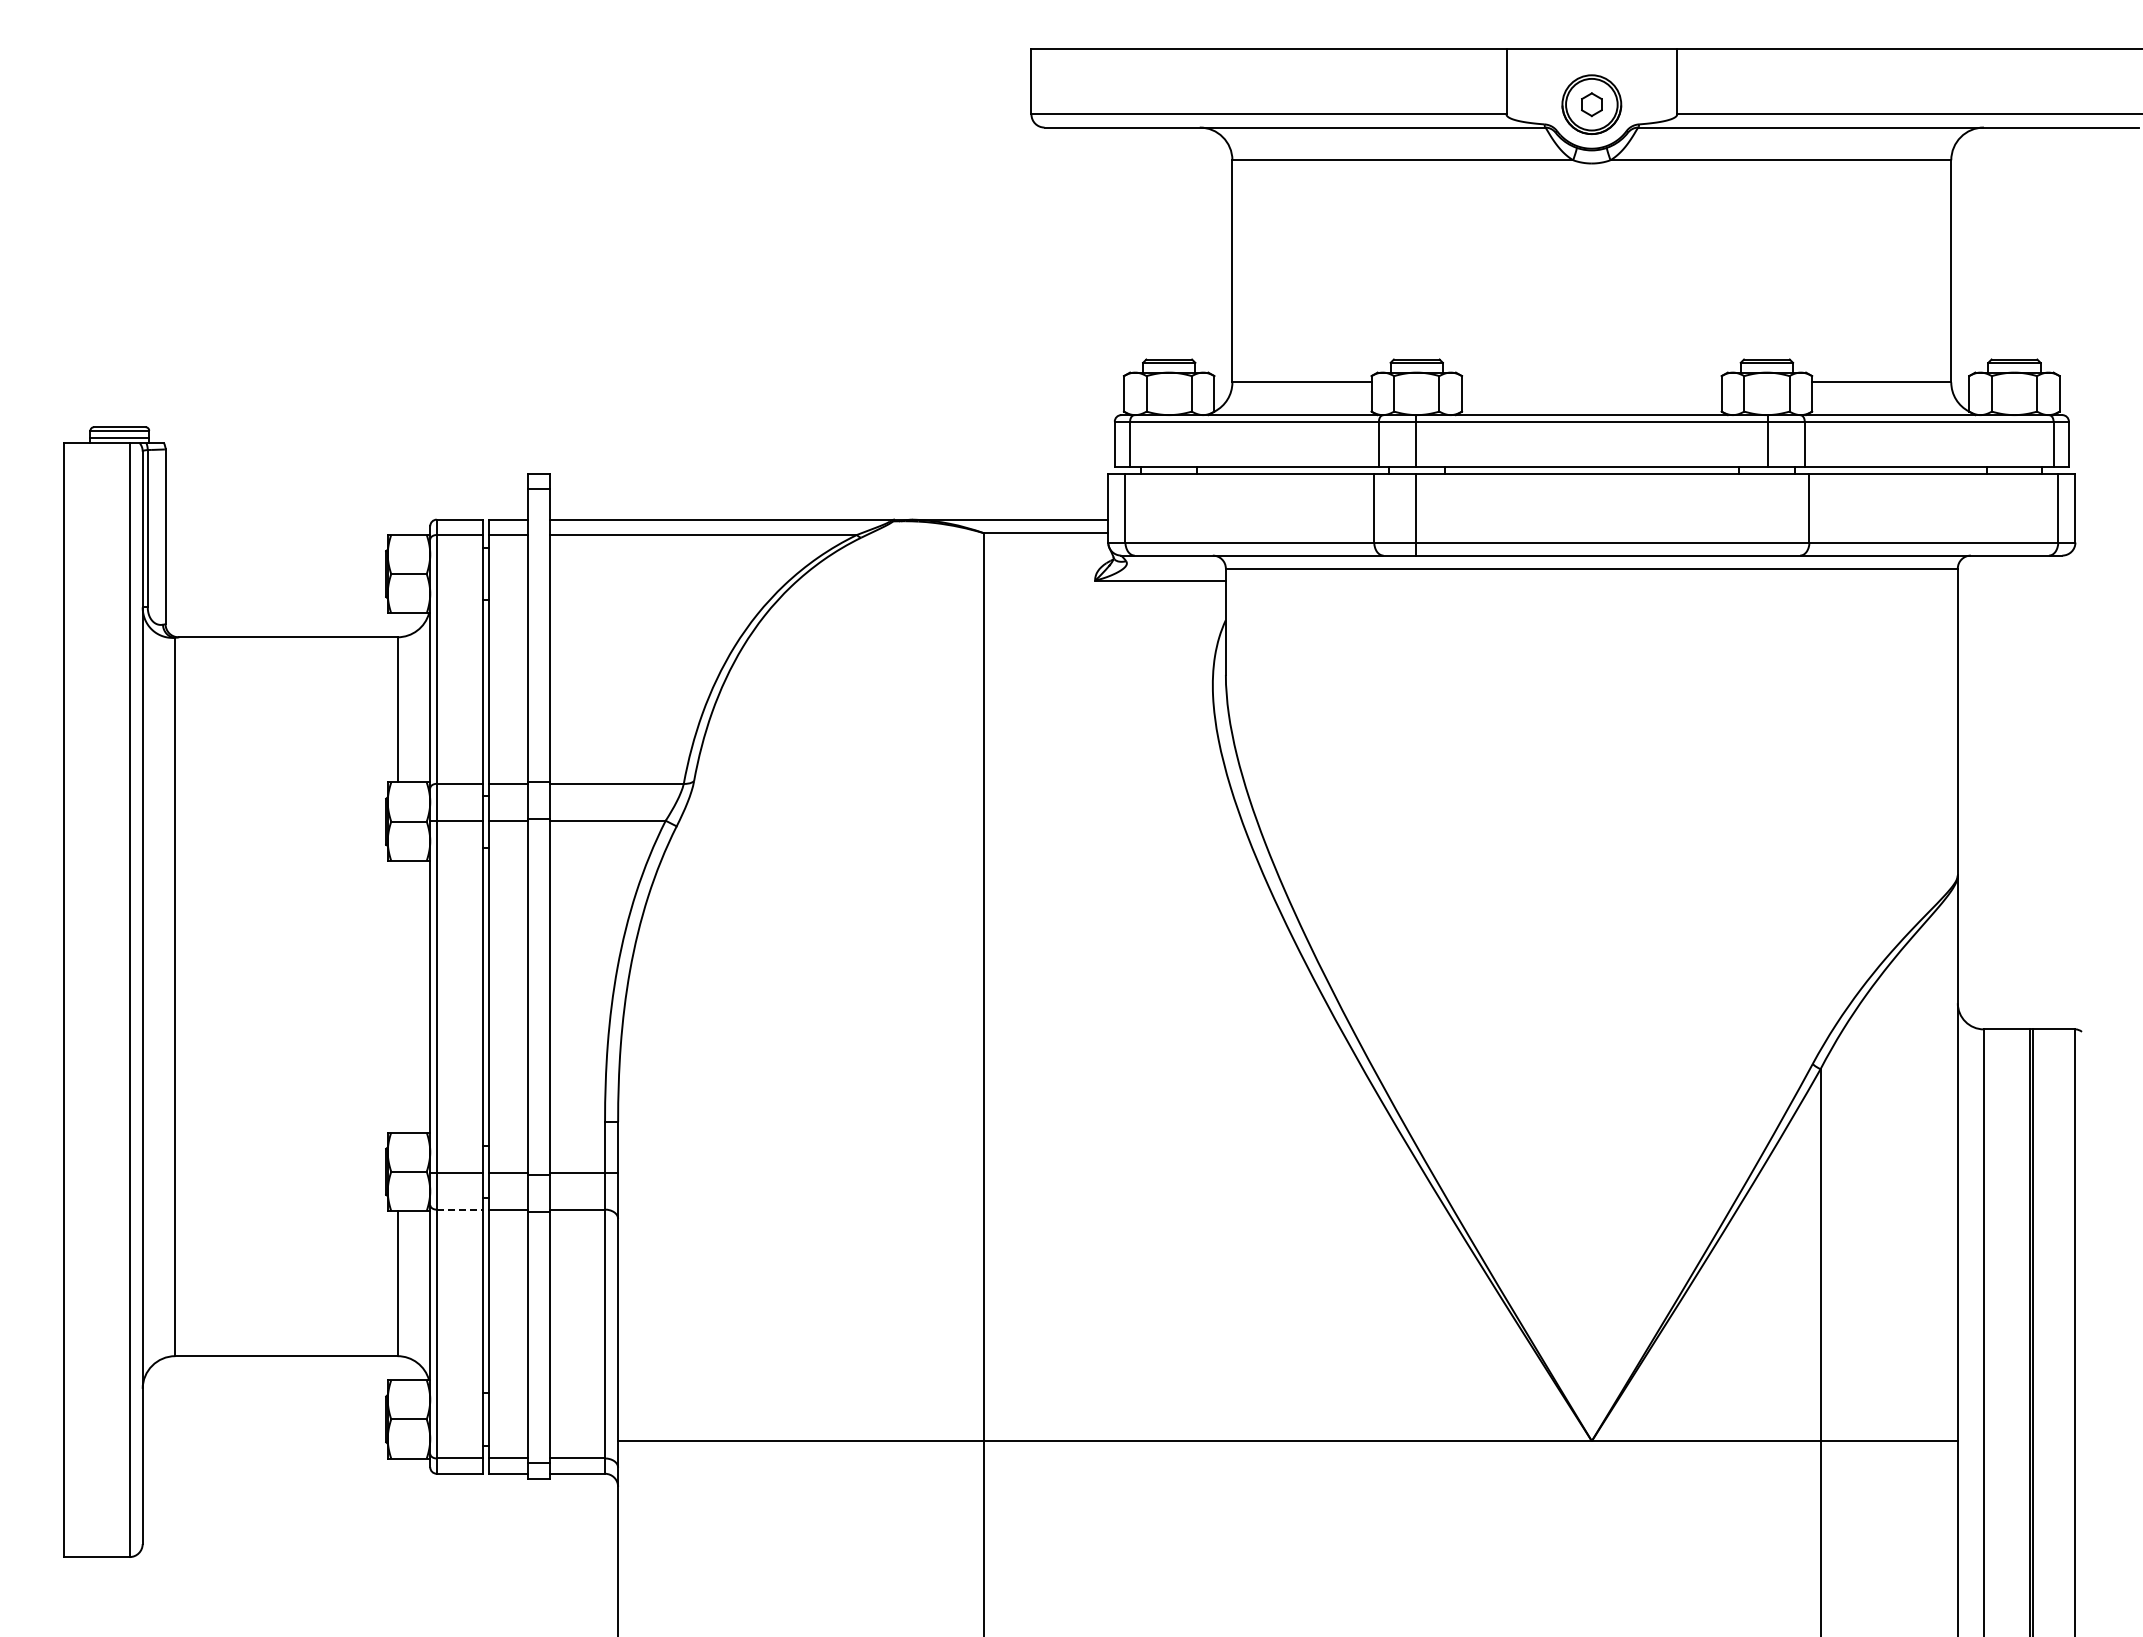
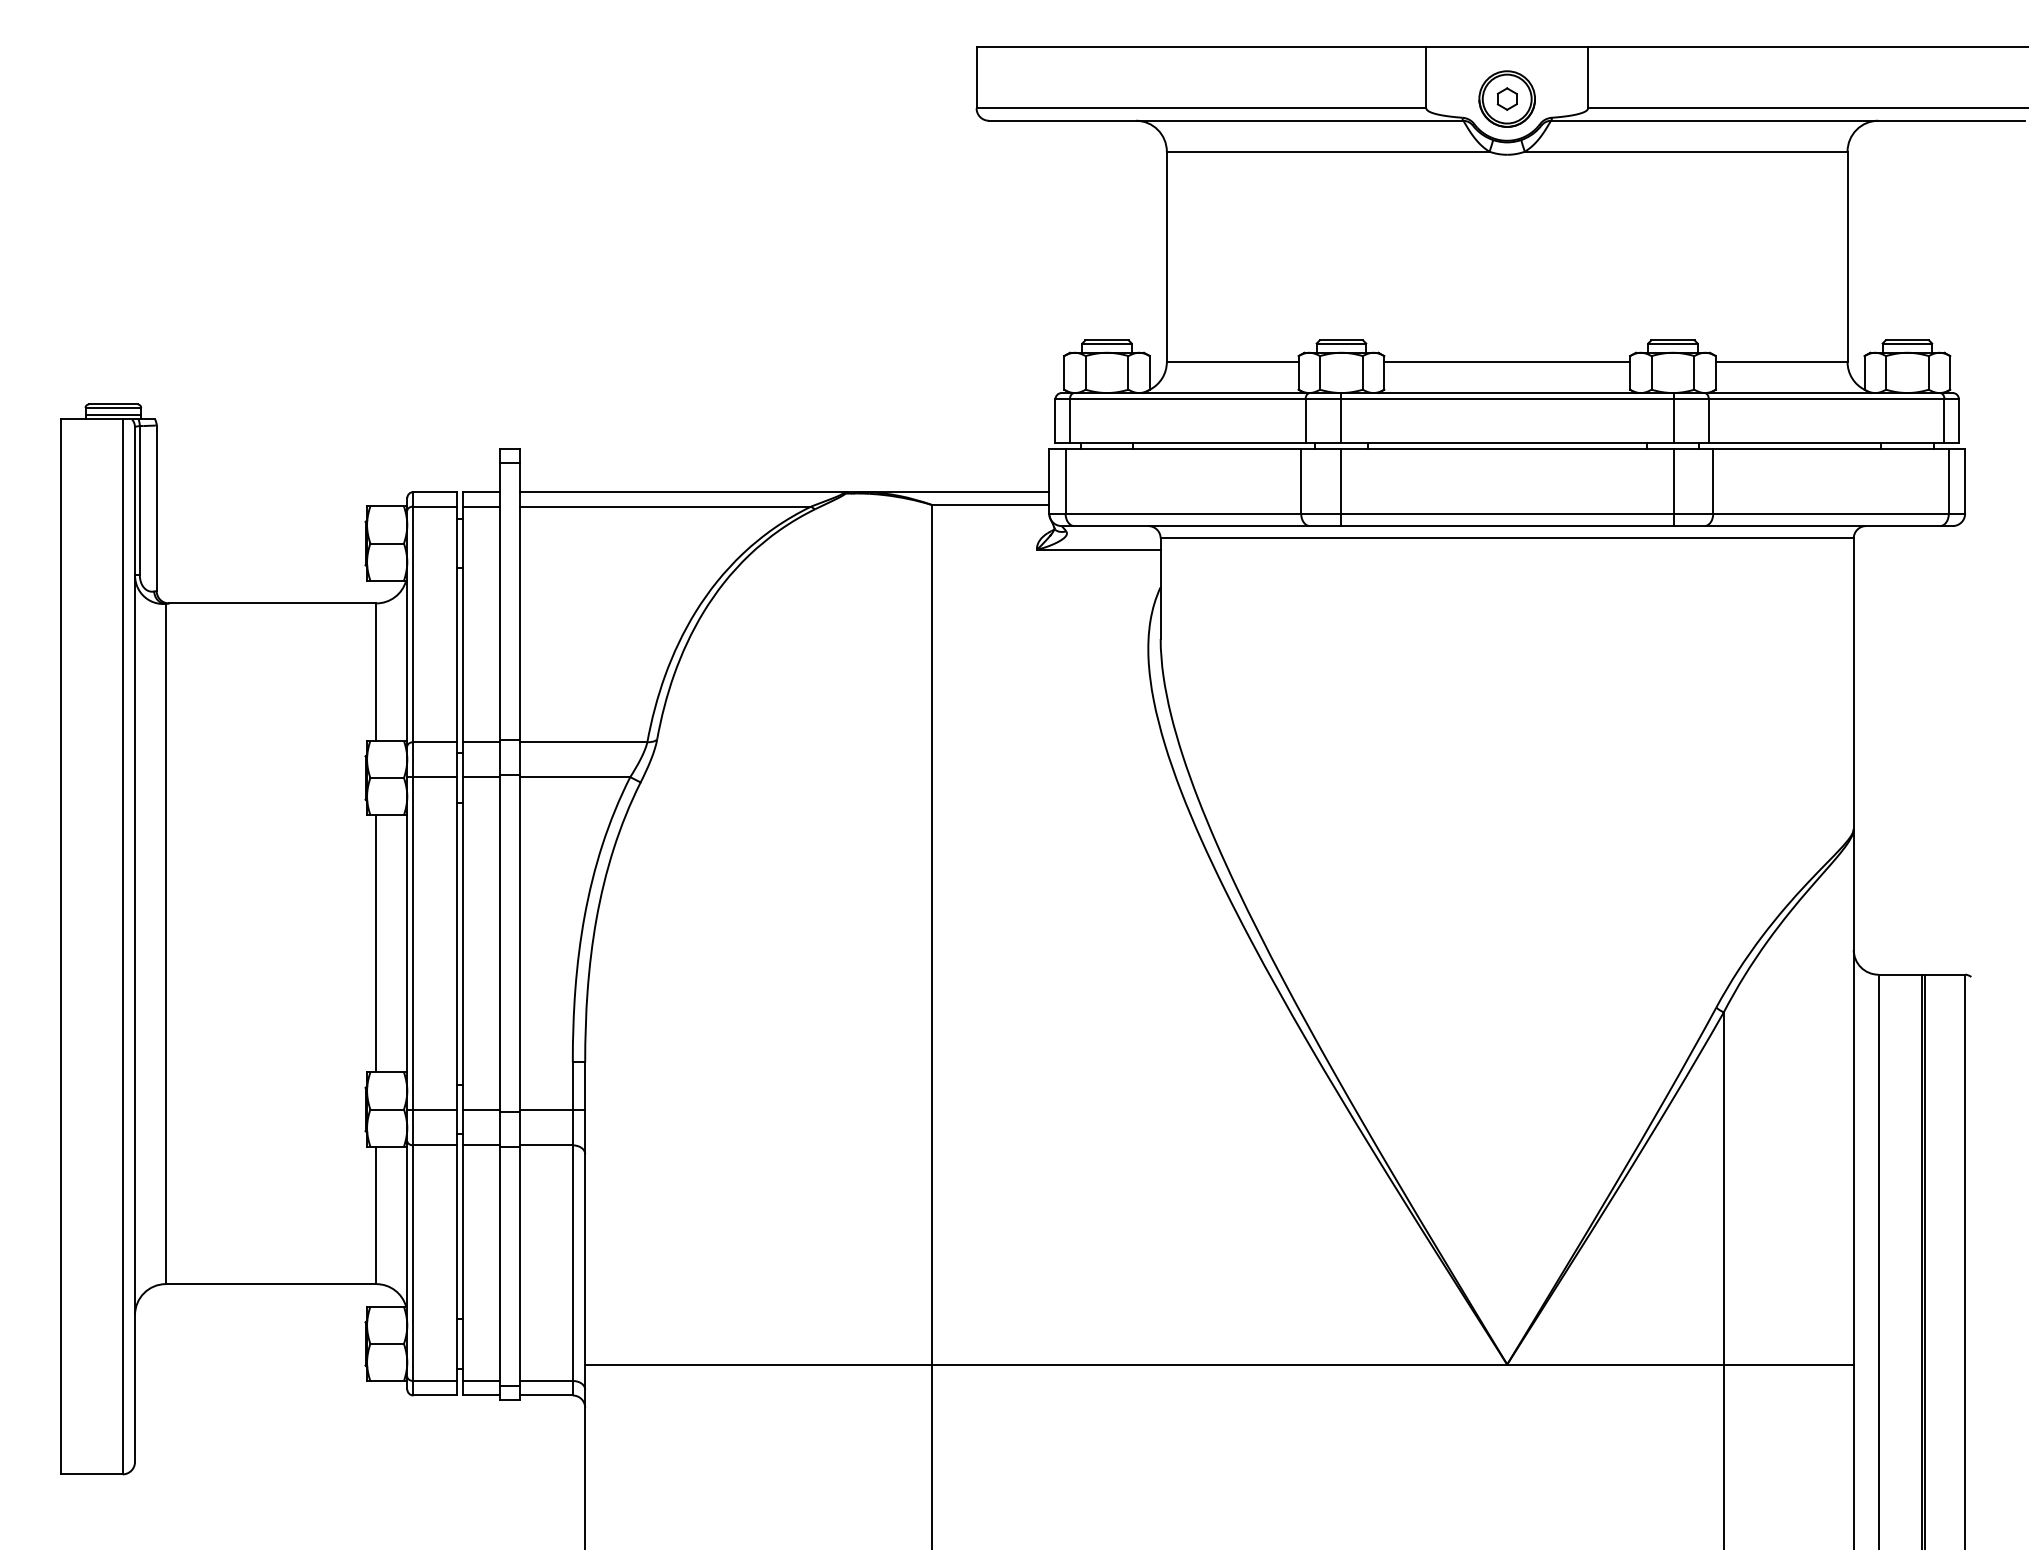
line: (1591, 382) -> (1506, 362), added
line: (1767, 514) -> (1673, 487), added
line: (397, 996) -> (376, 943), added
line: (459, 1209) -> (434, 1145), dashed -> solid

